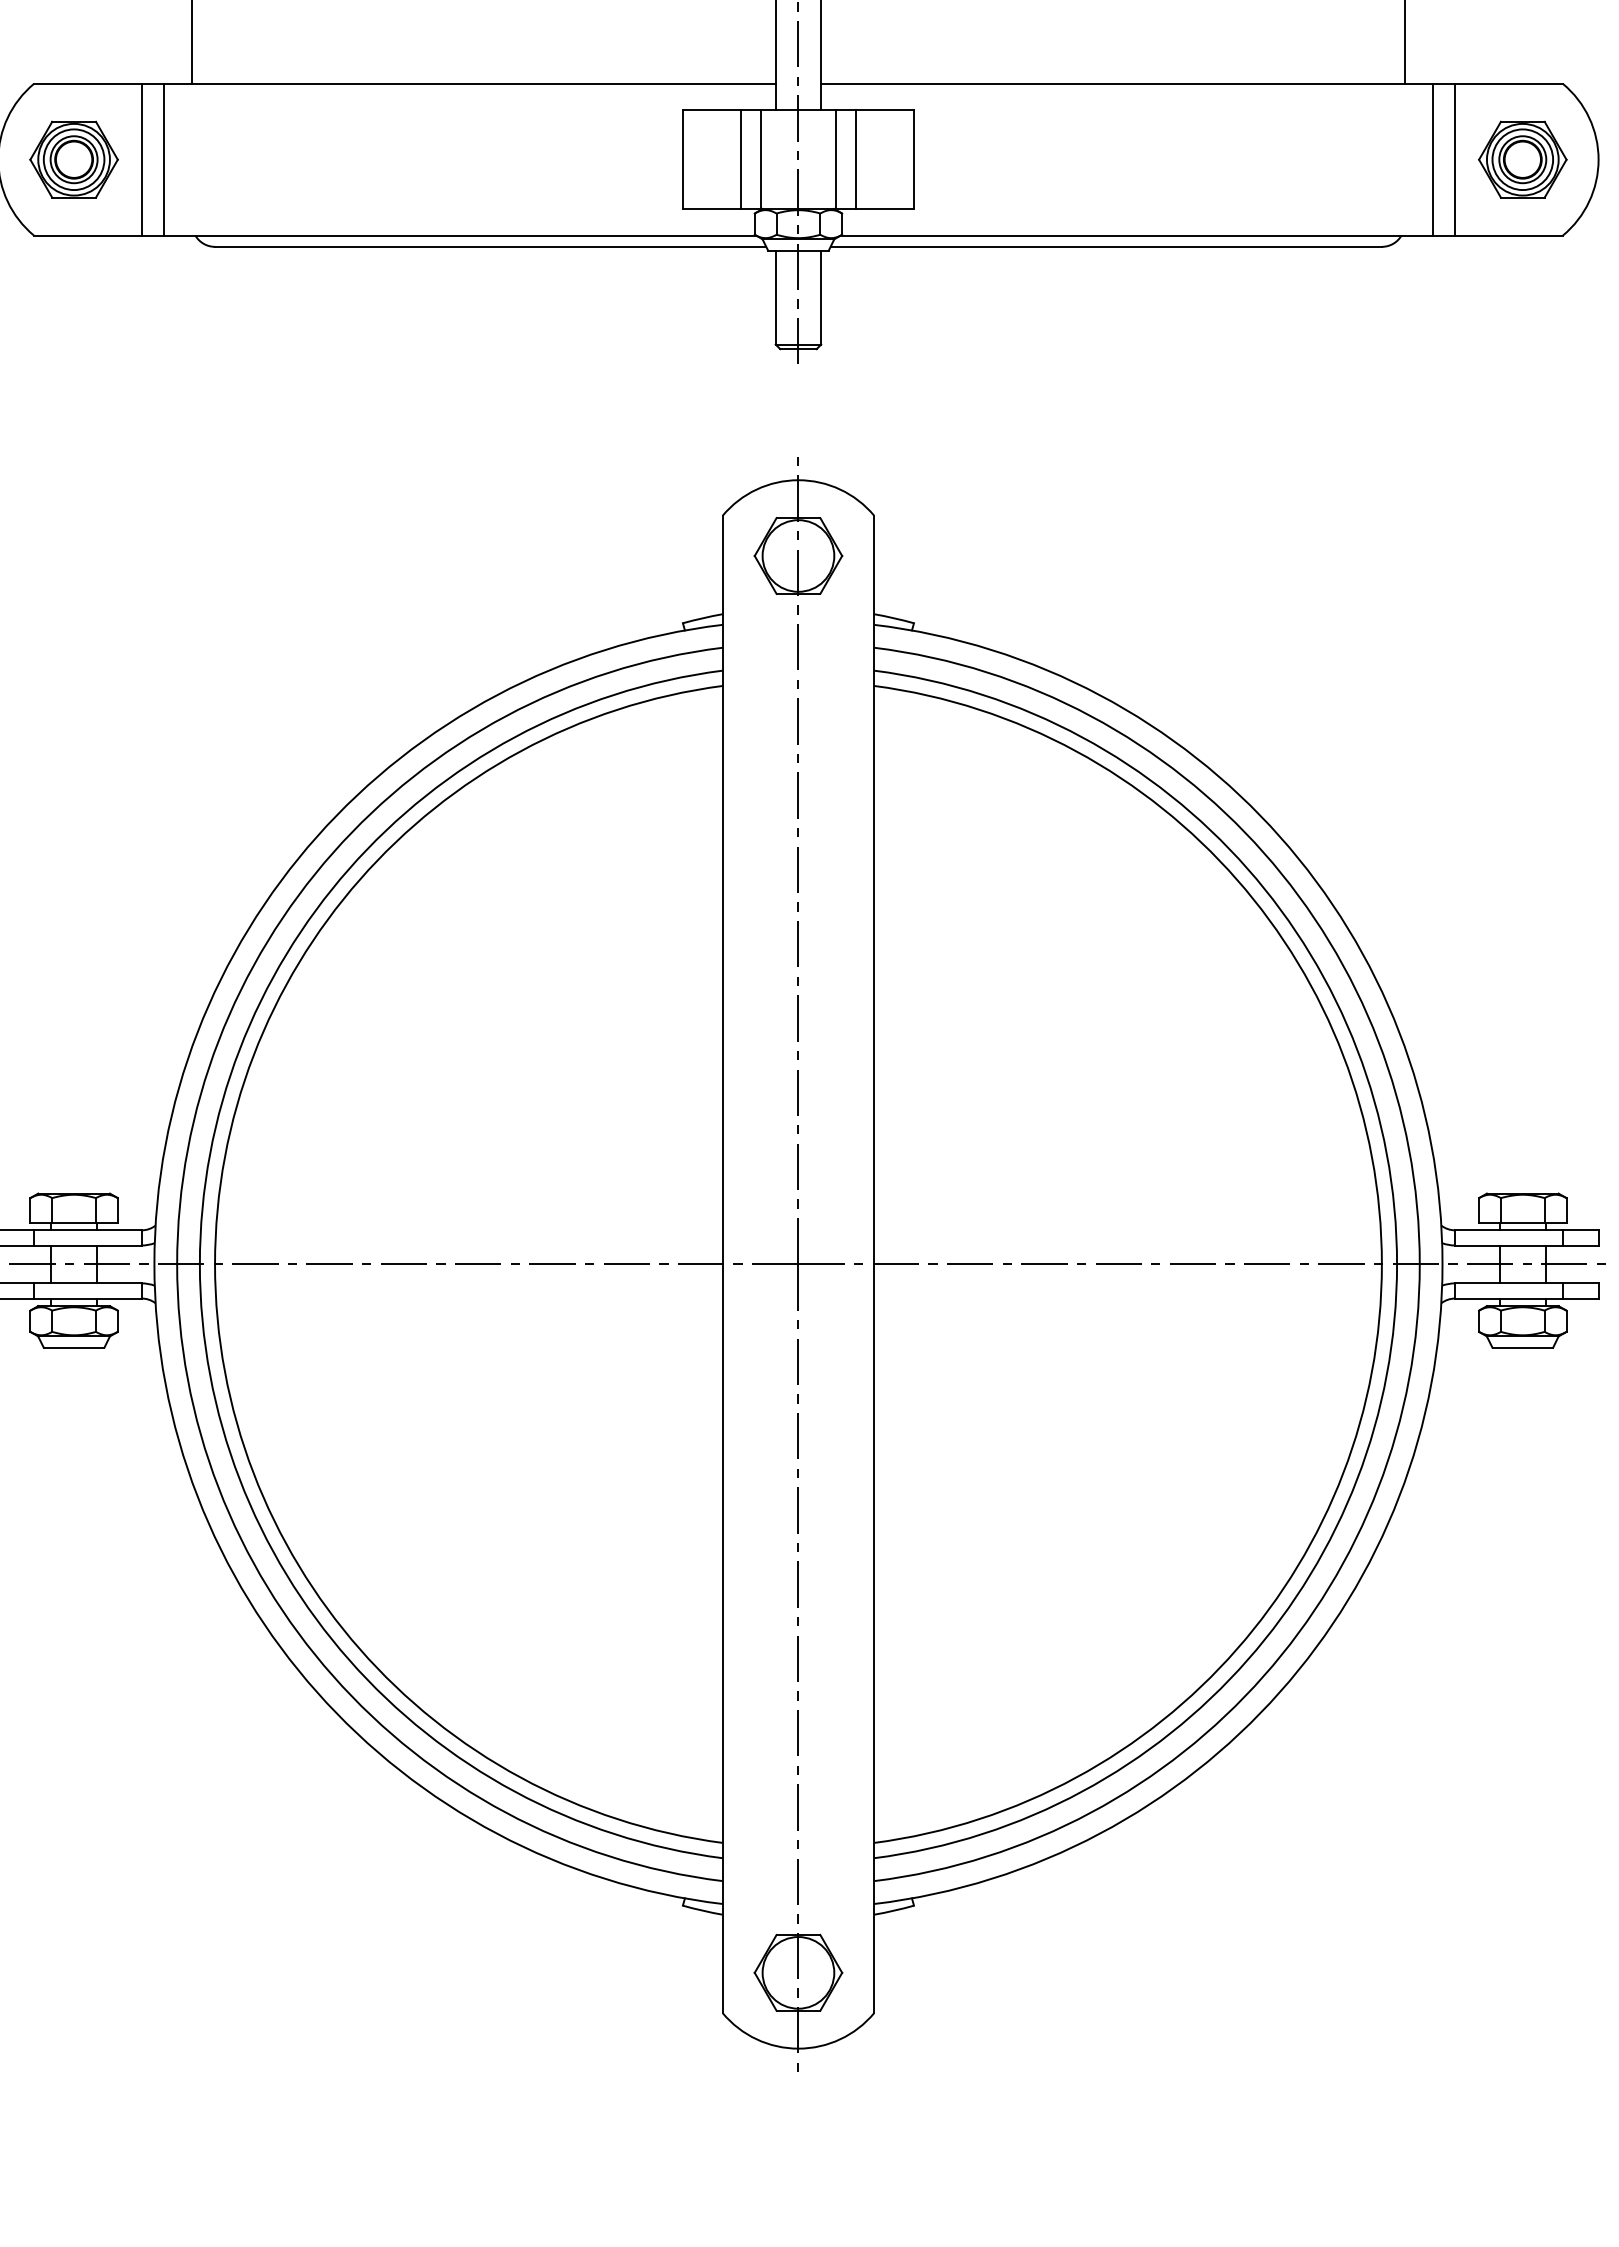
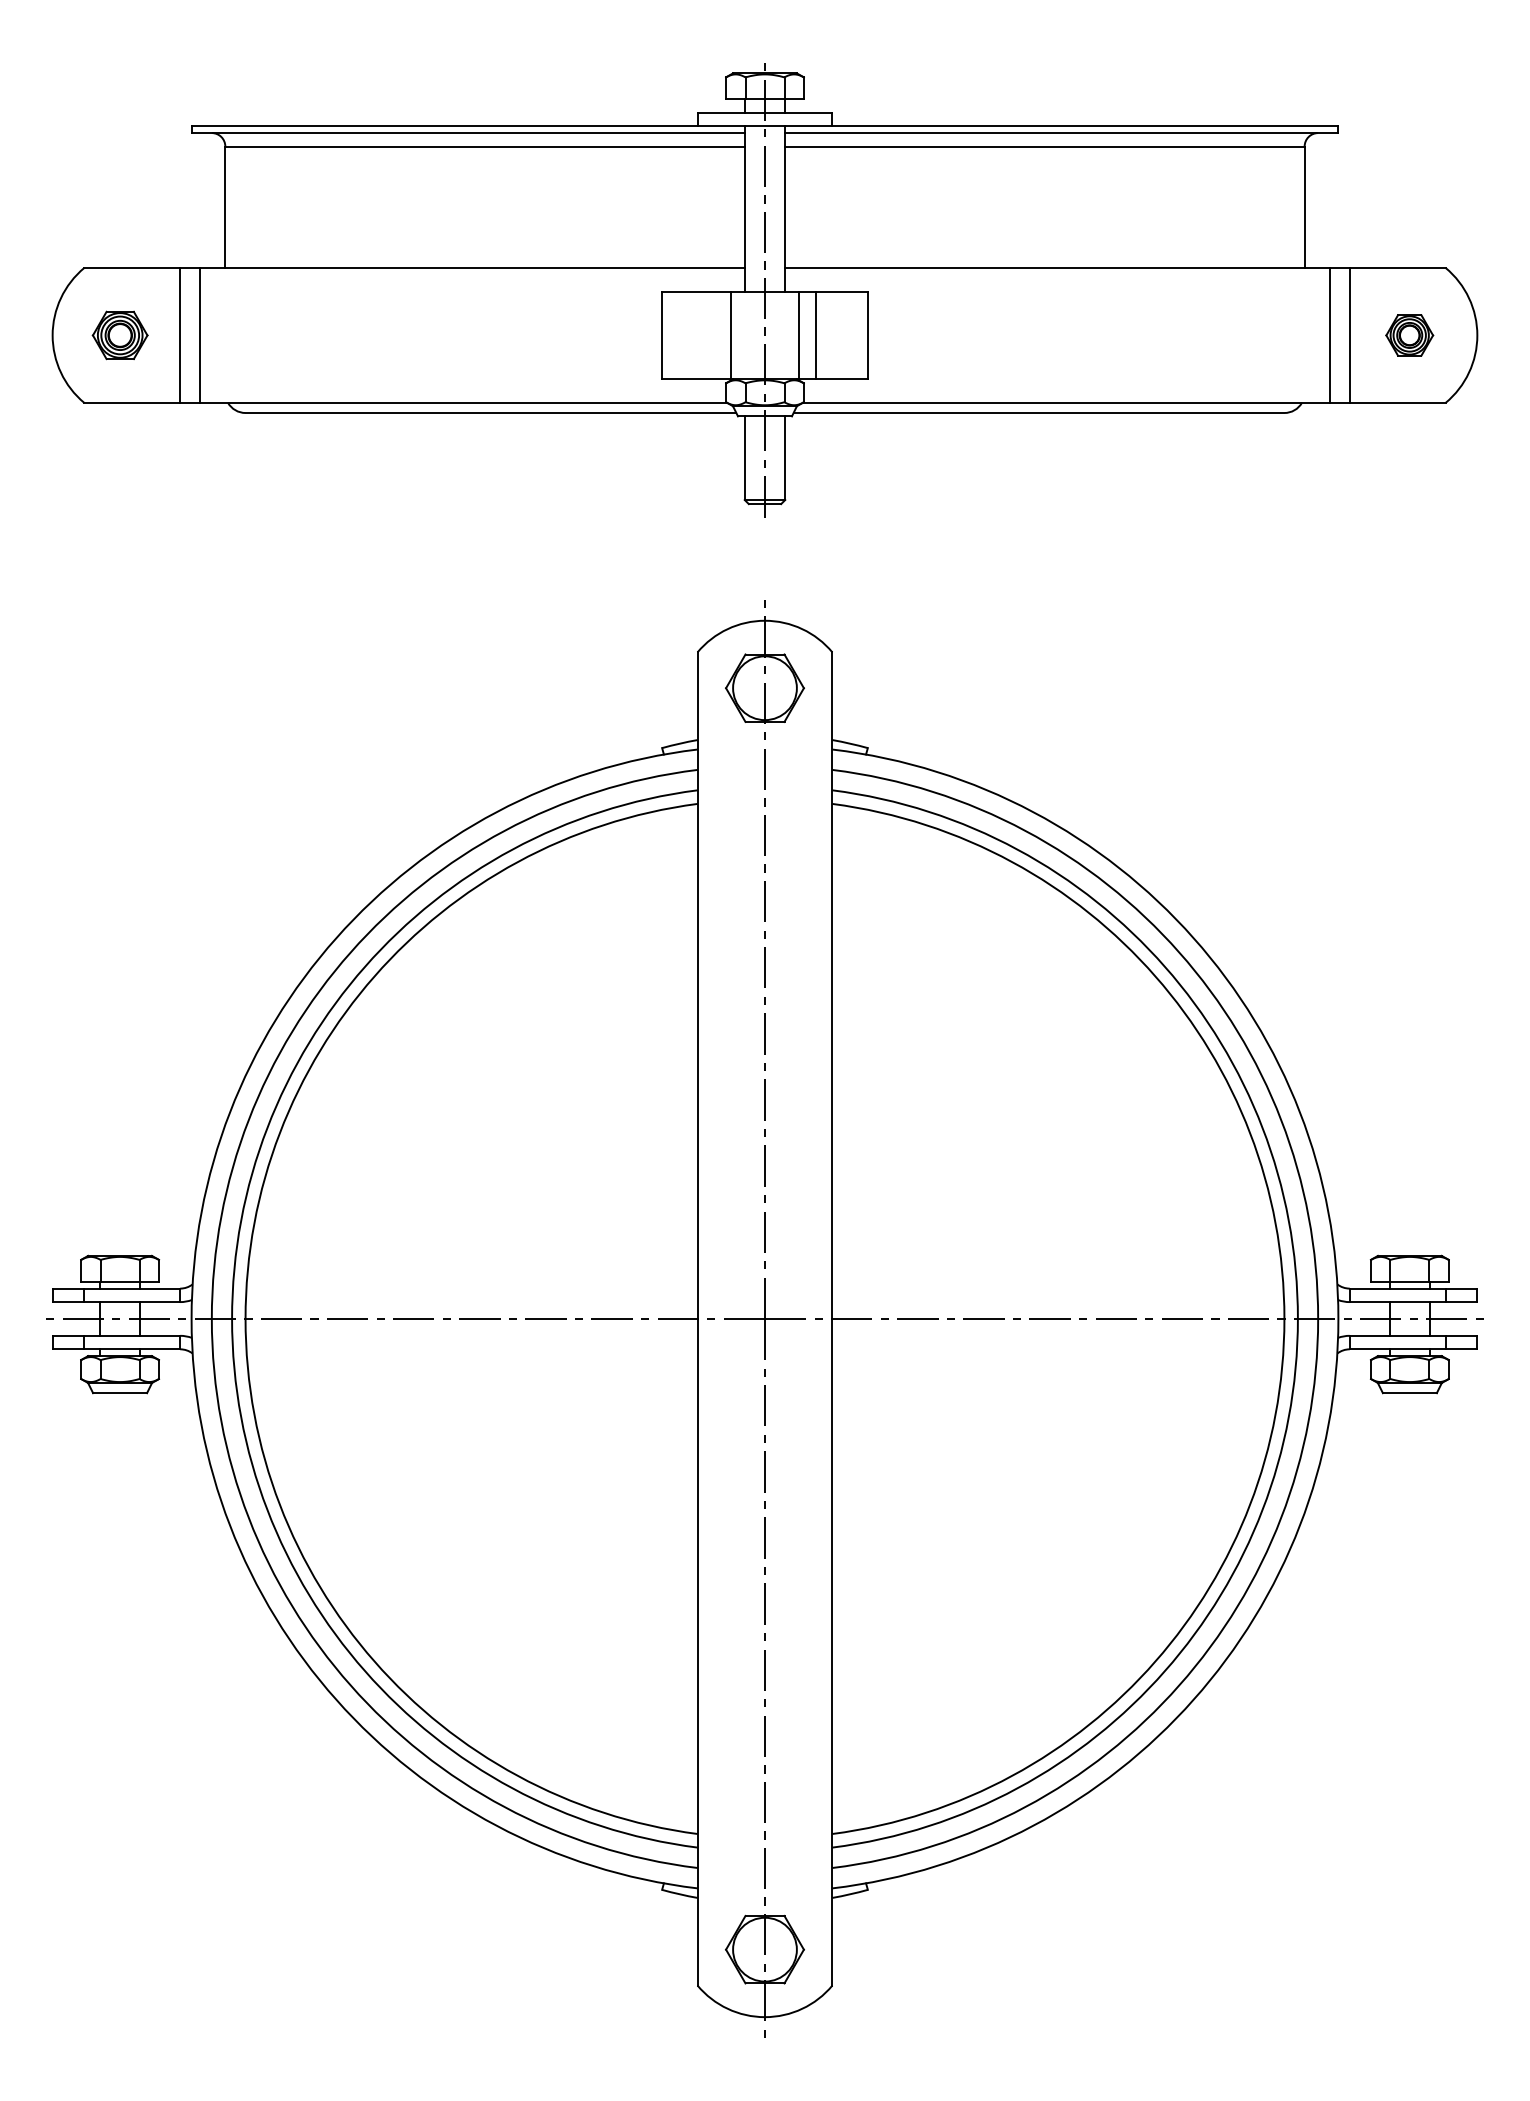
part: (74, 159) -> (120, 335), size x0.7
line: (740, 159) -> (713, 335), removed
part: (1522, 159) -> (1409, 335), size x0.6

